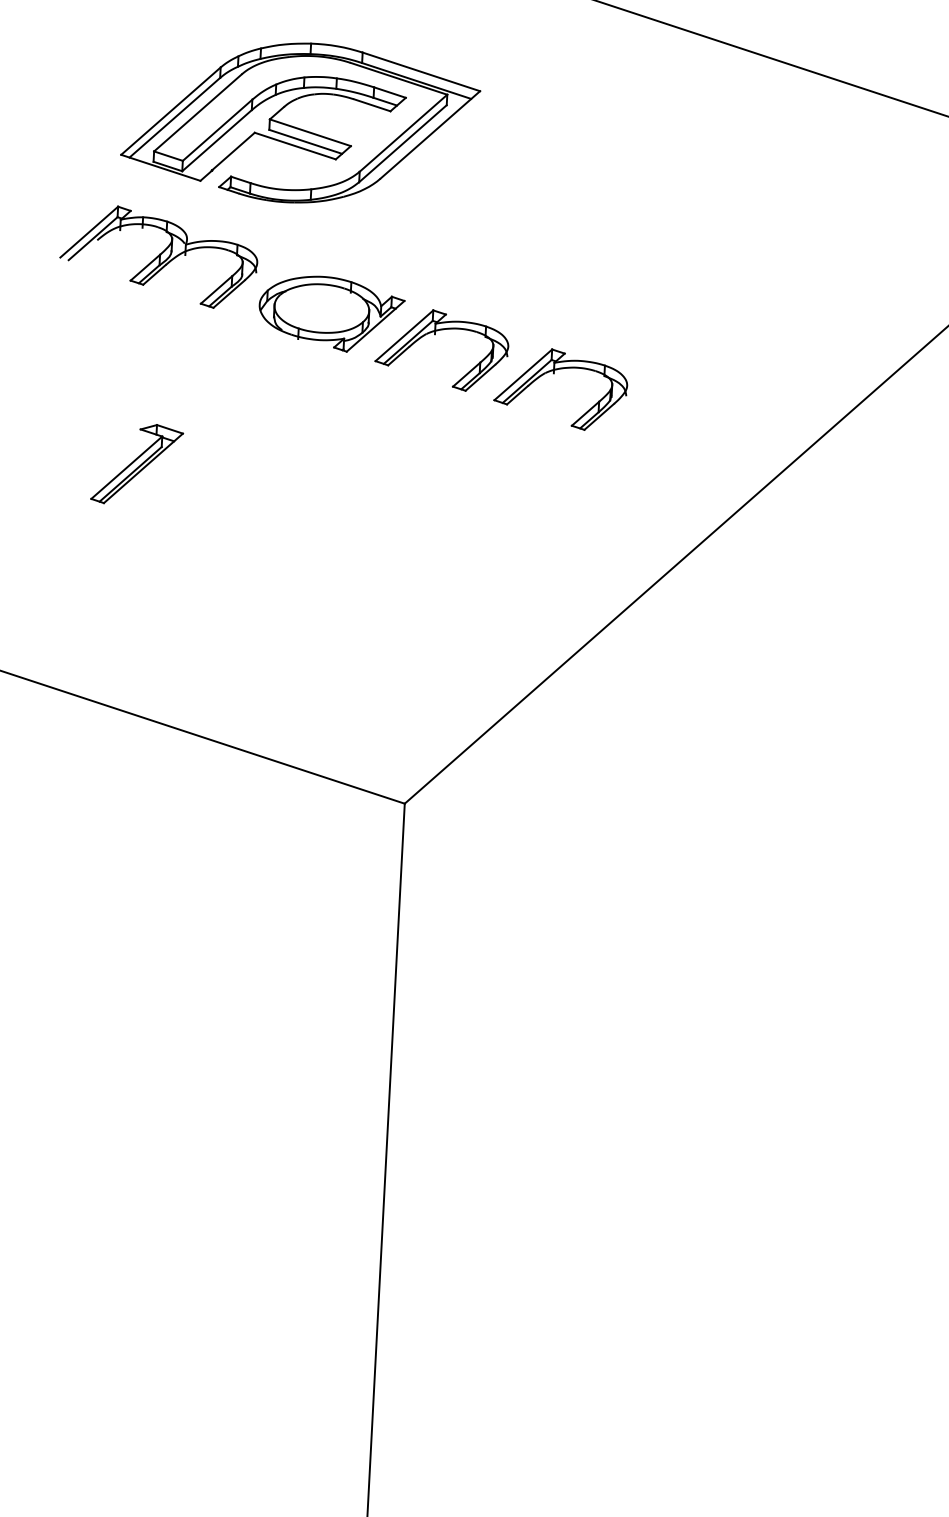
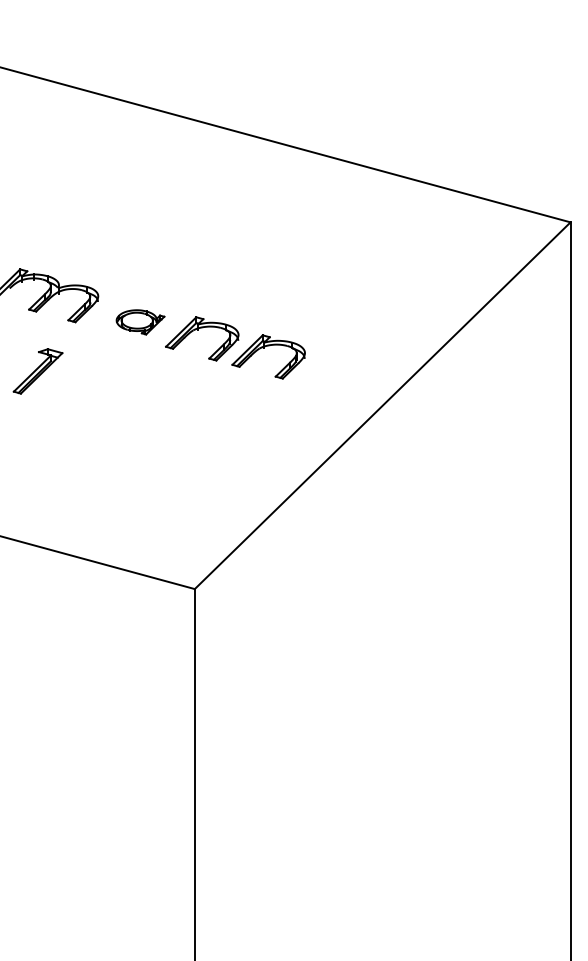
part: (299, 121) -> (117, 217), removed
part: (331, 314) -> (140, 322), size x0.6
part: (136, 464) -> (37, 371), moved

